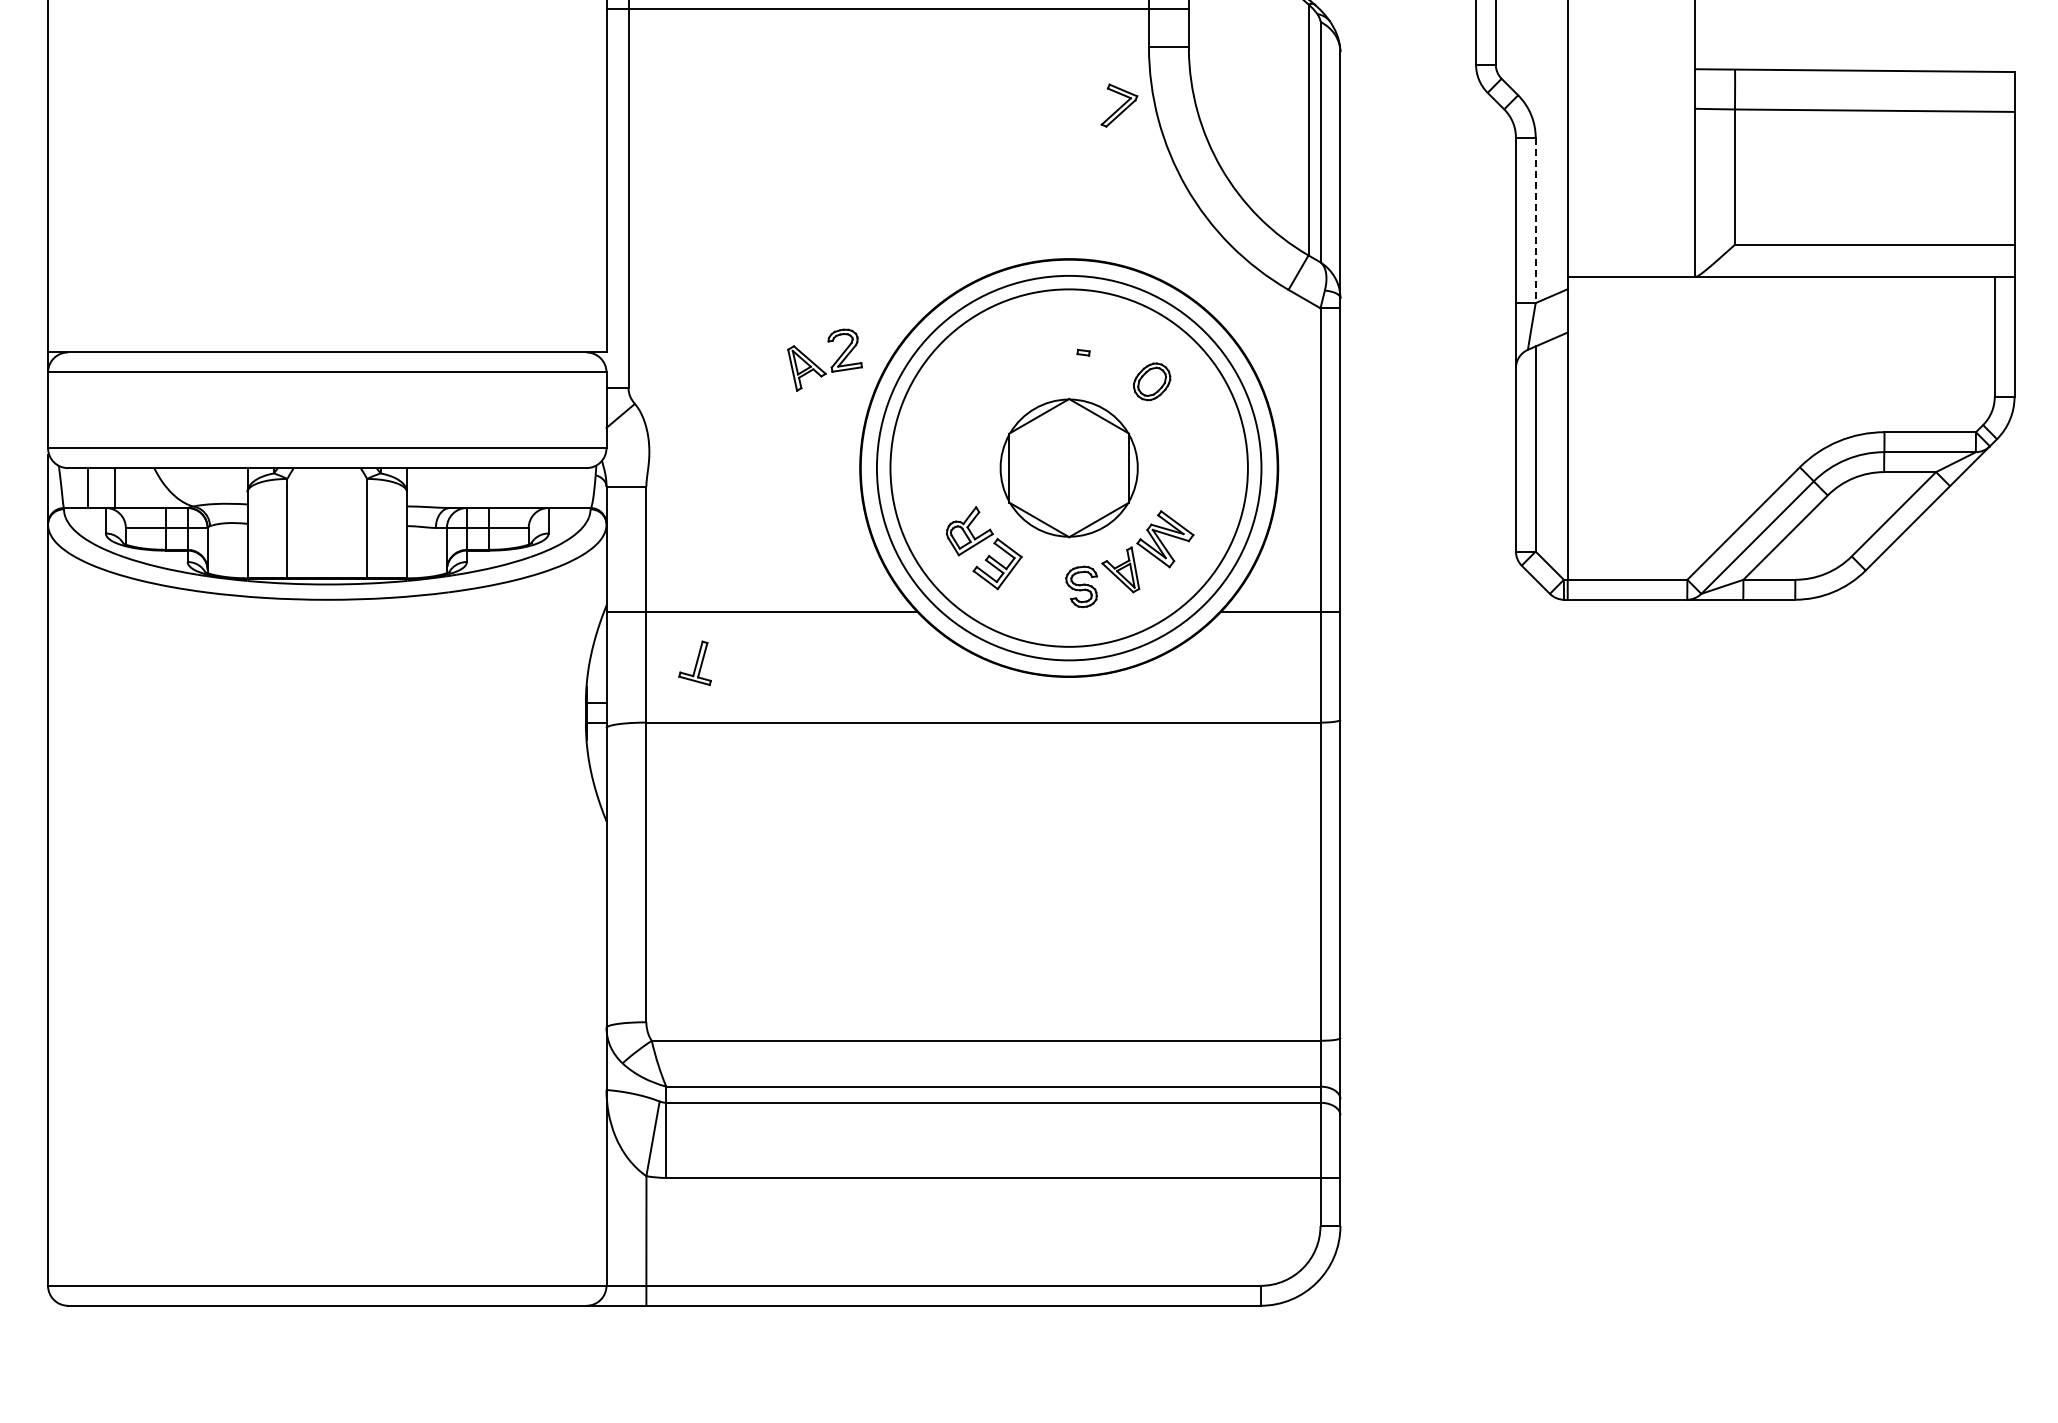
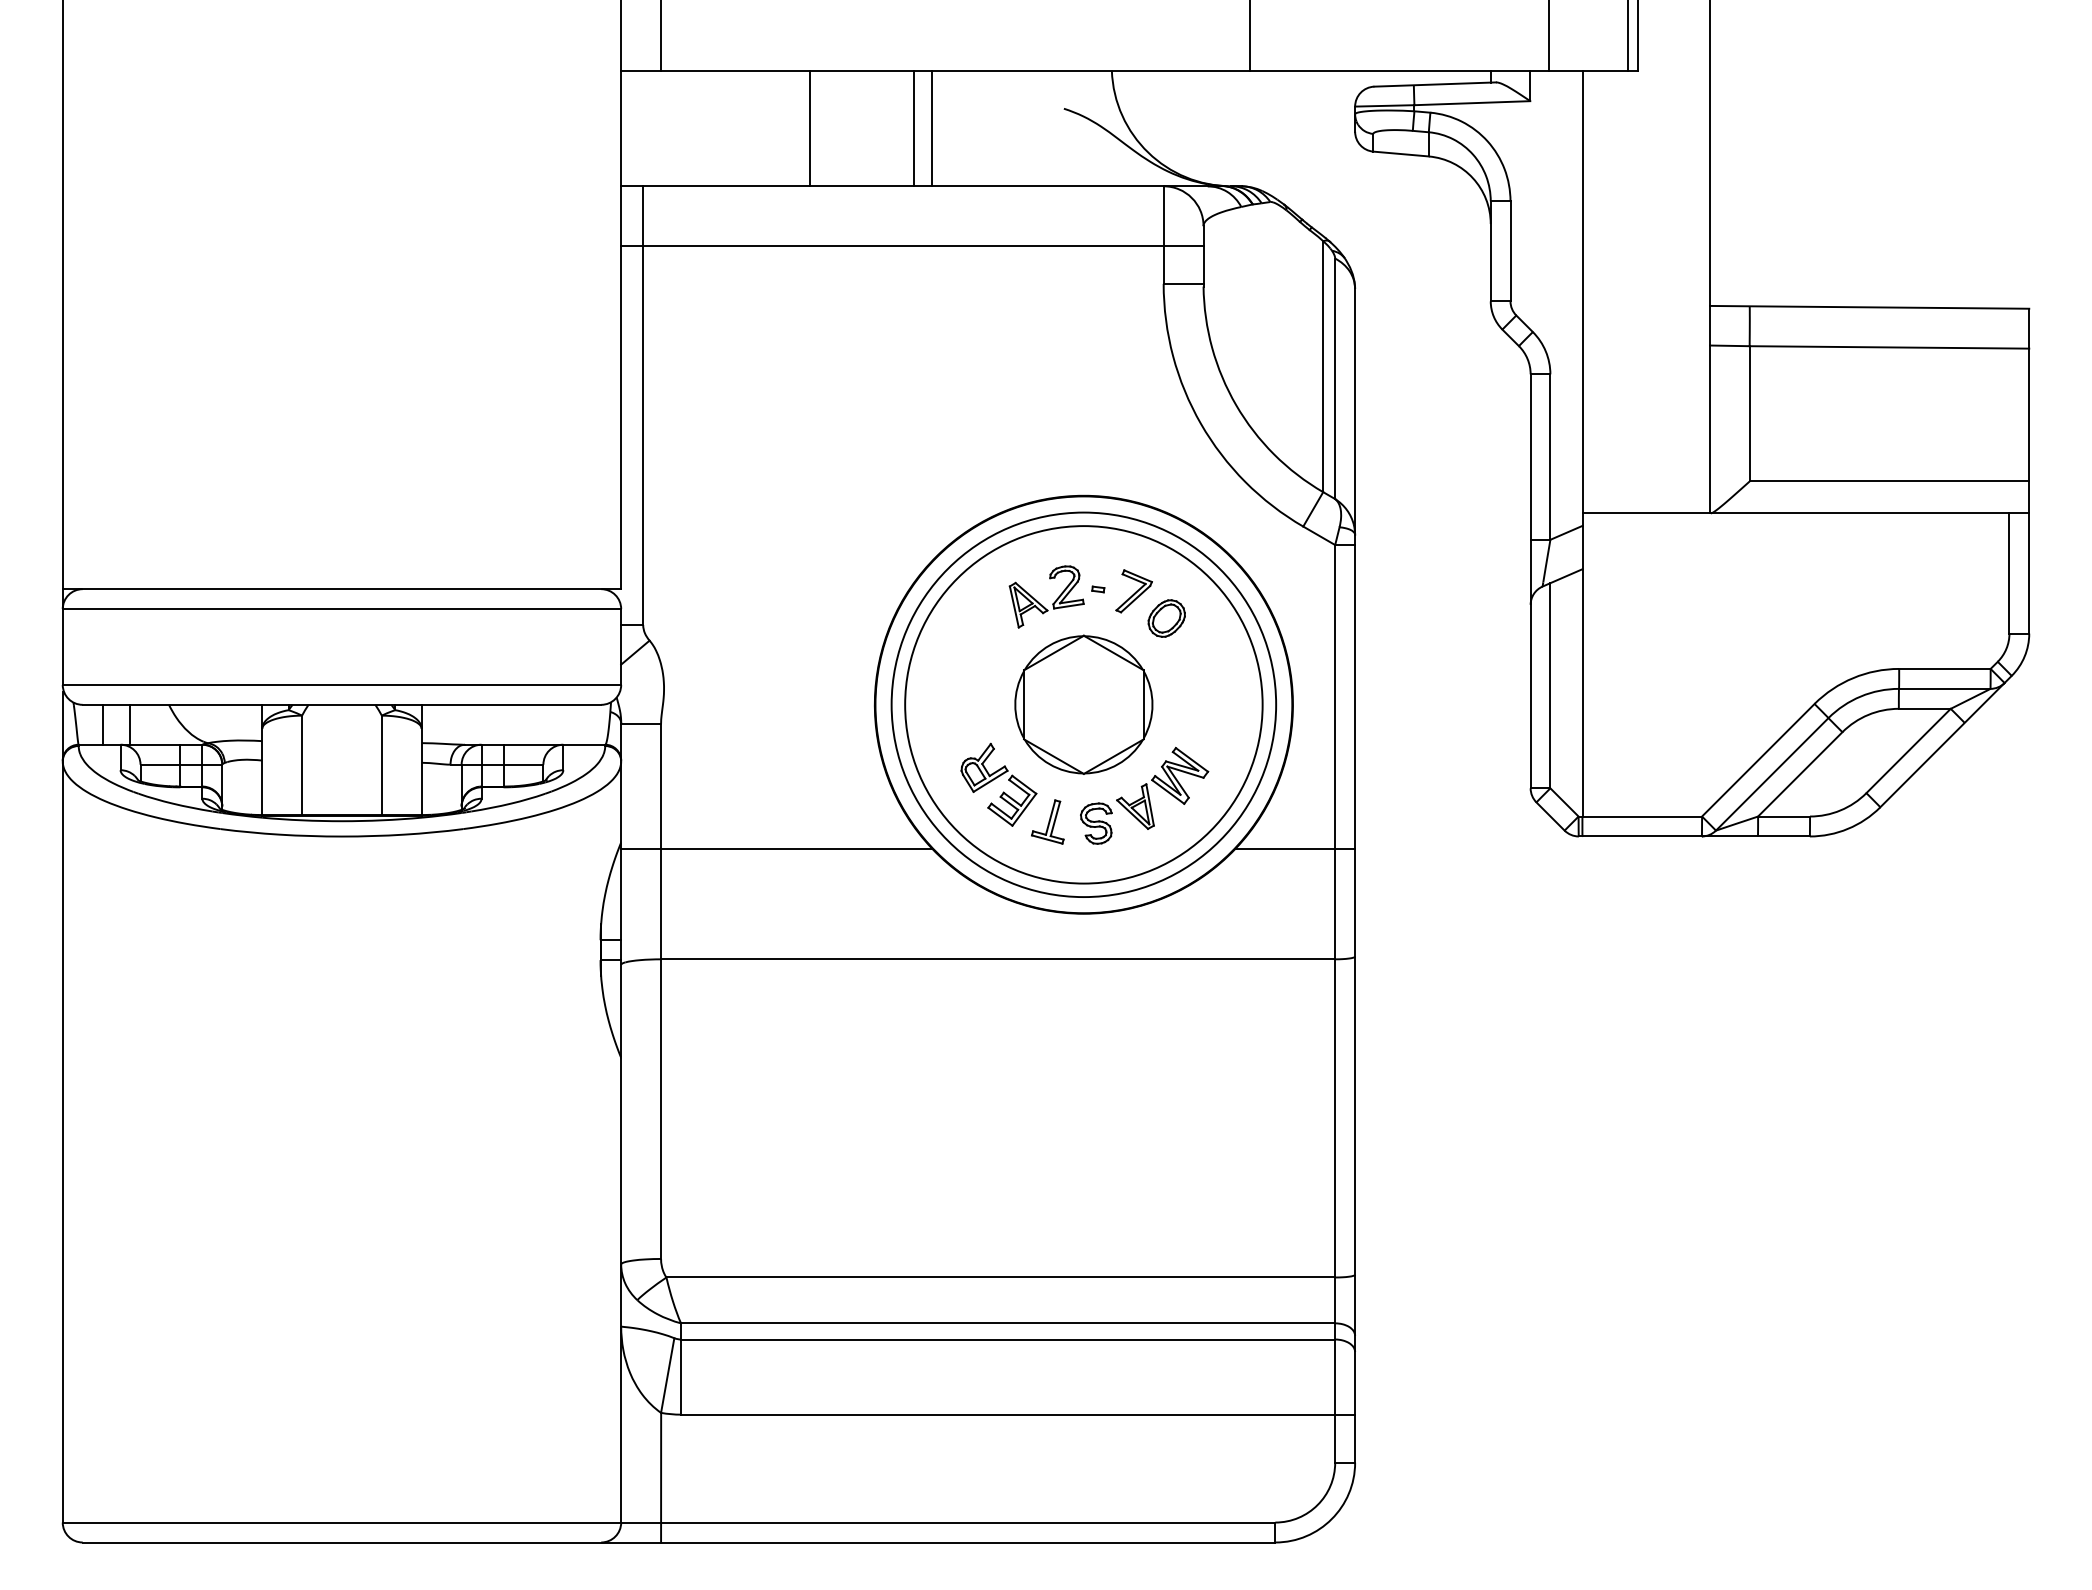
part: (1118, 105) -> (1133, 591), moved
line: (1535, 220) -> (1550, 457), dashed -> solid
part: (817, 365) -> (1039, 602), moved
part: (694, 662) -> (1047, 821), moved

